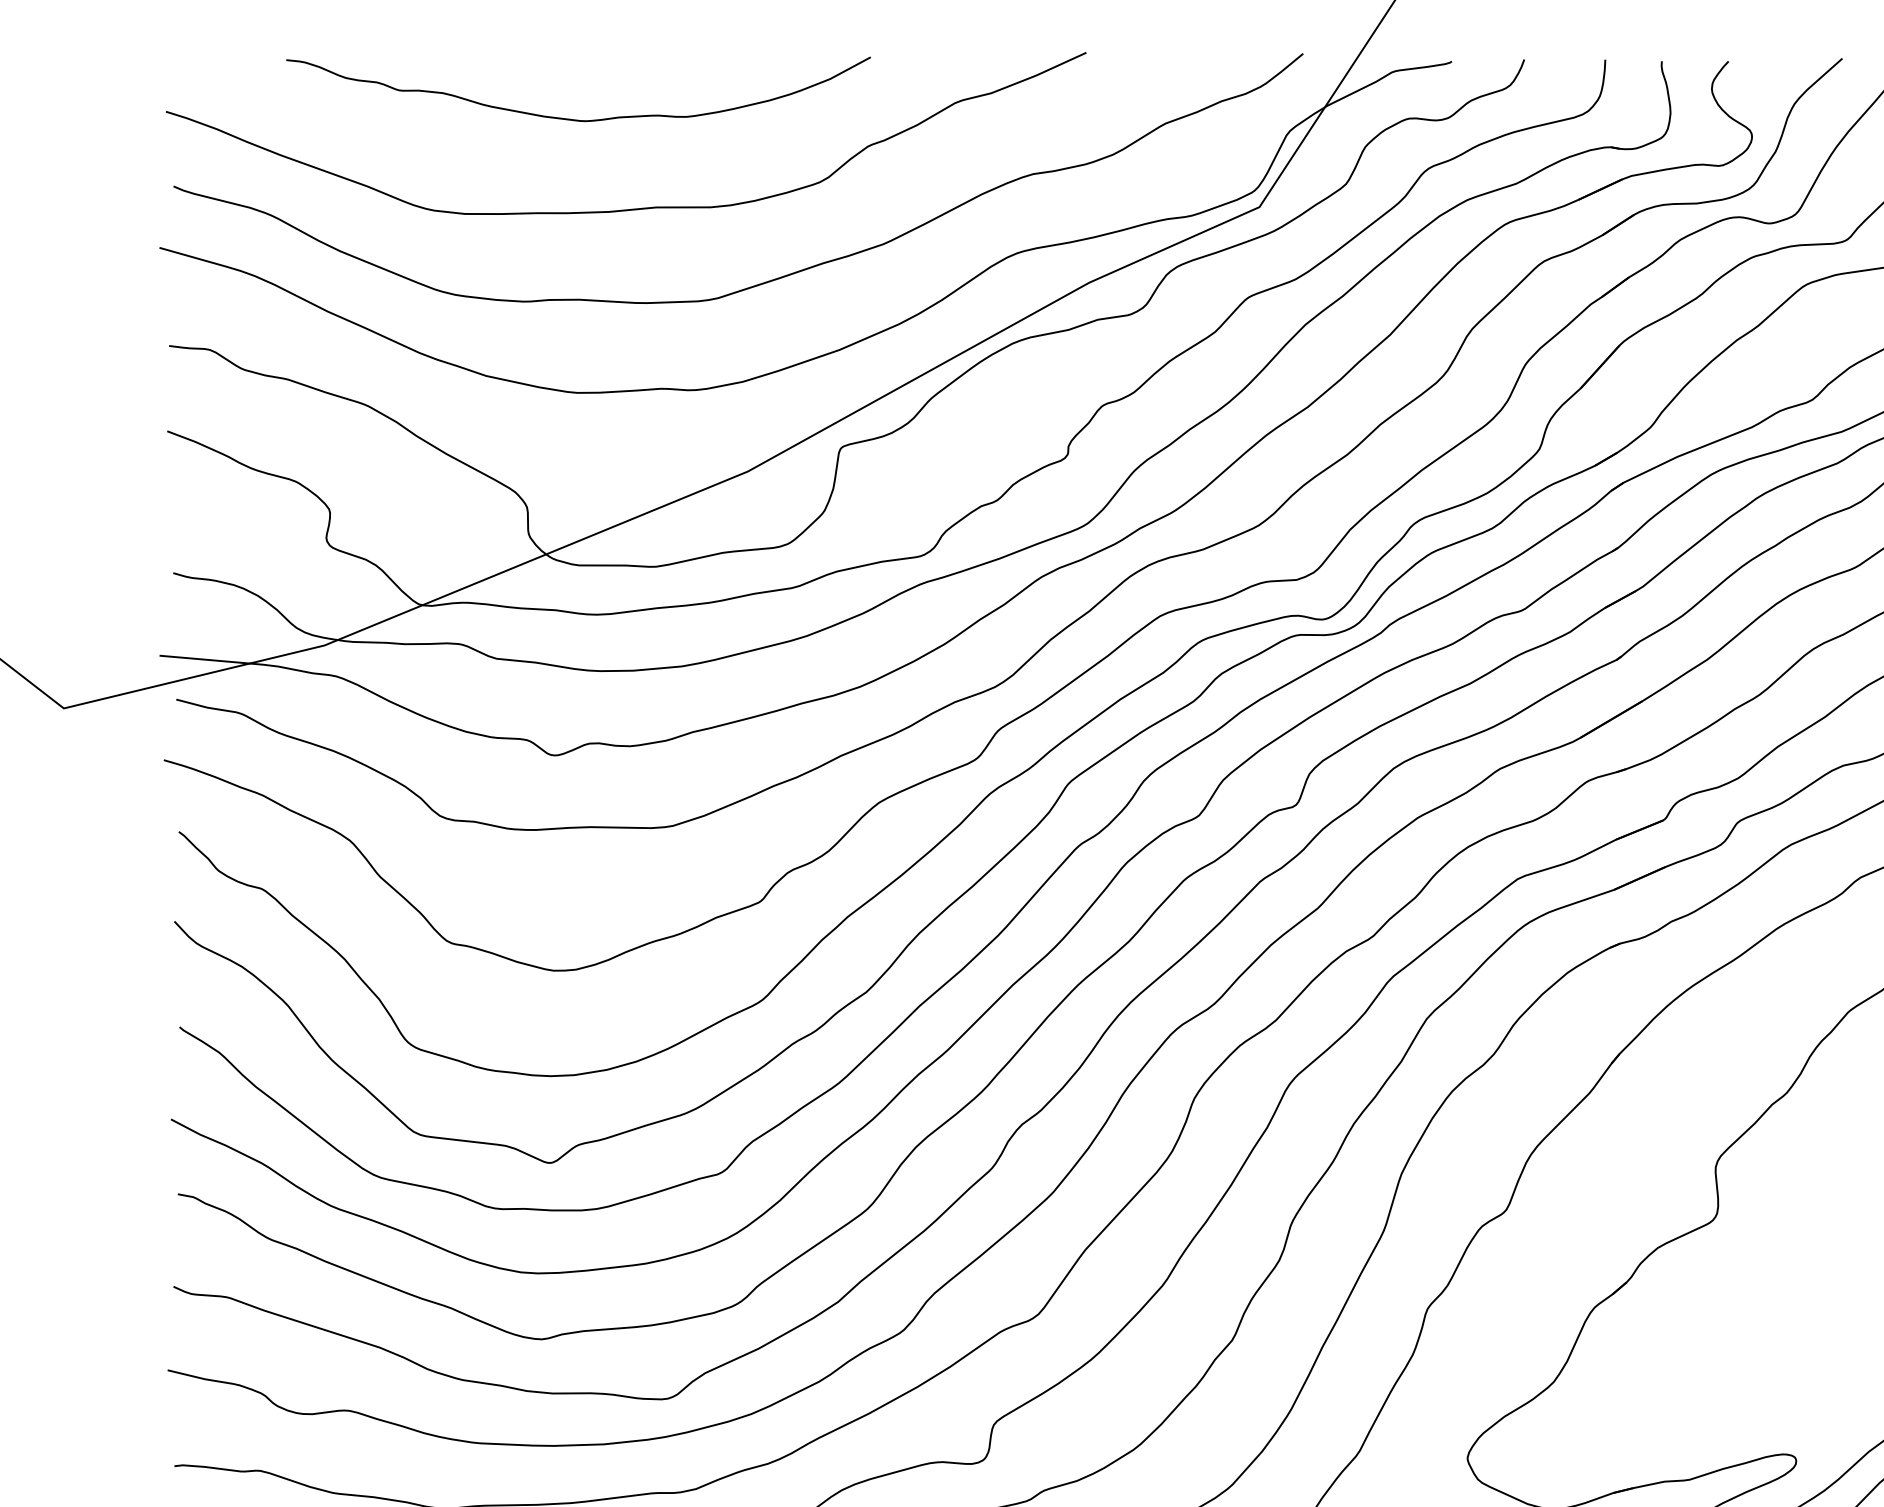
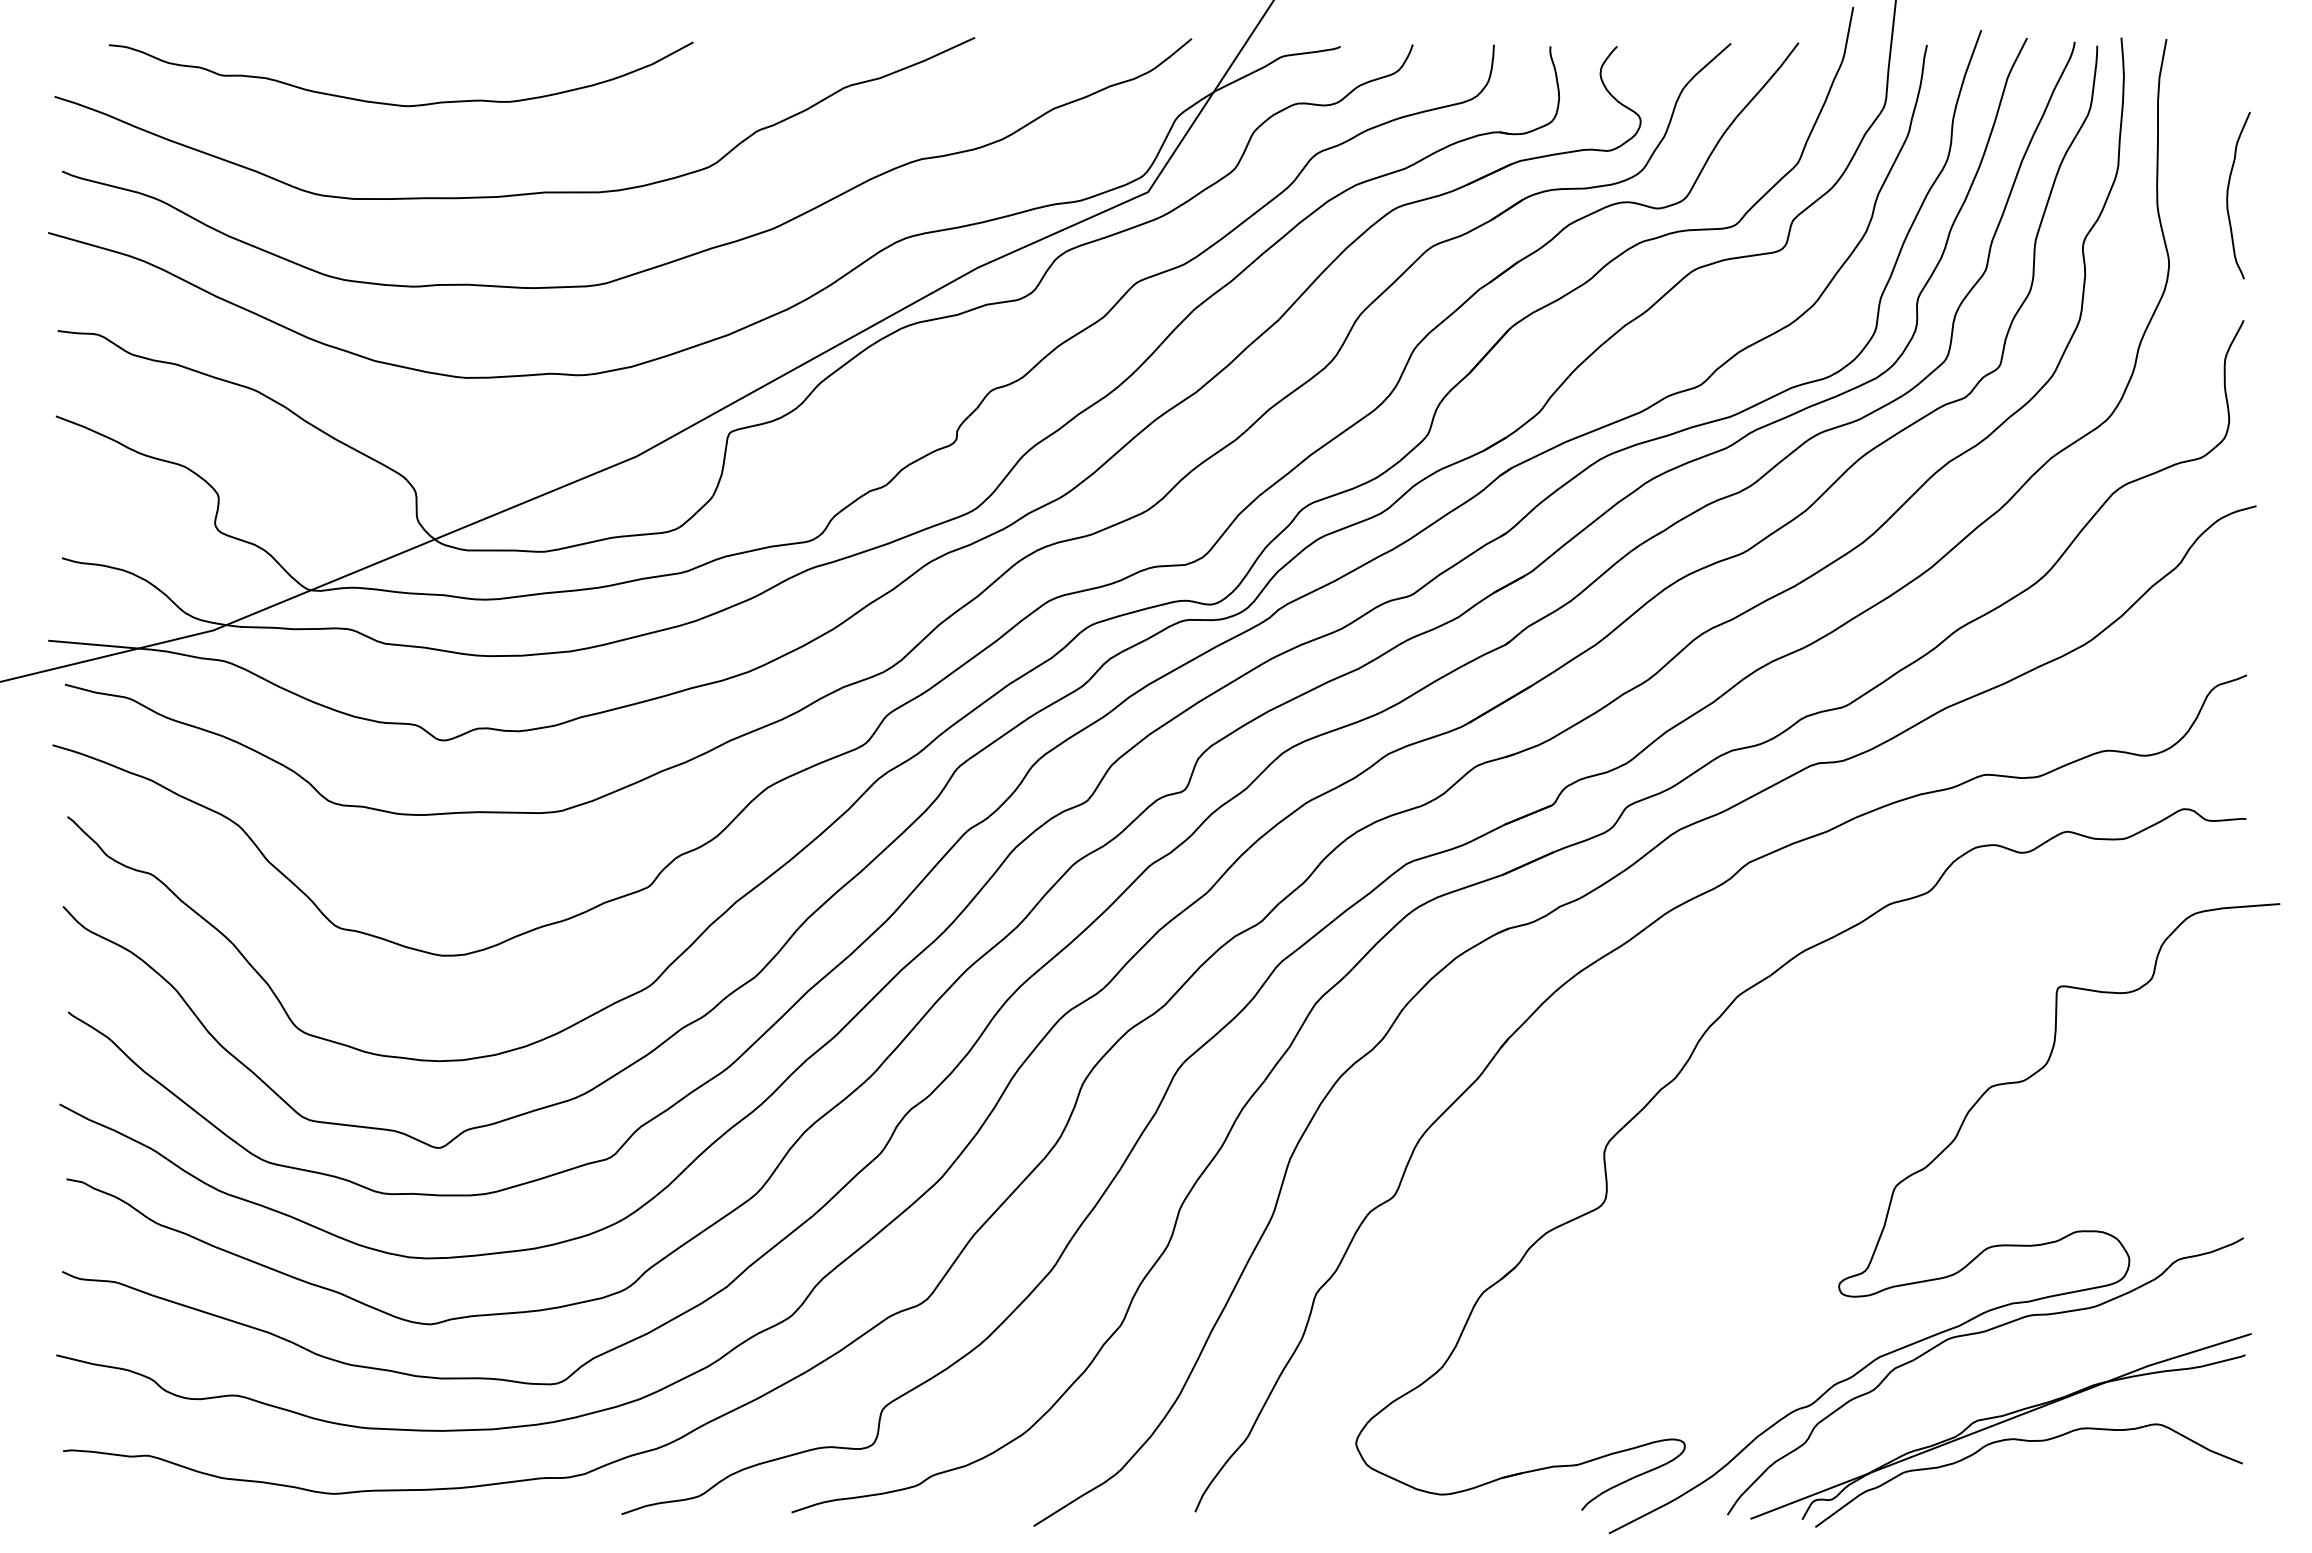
curve: (578, 119) -> (401, 104), moved

